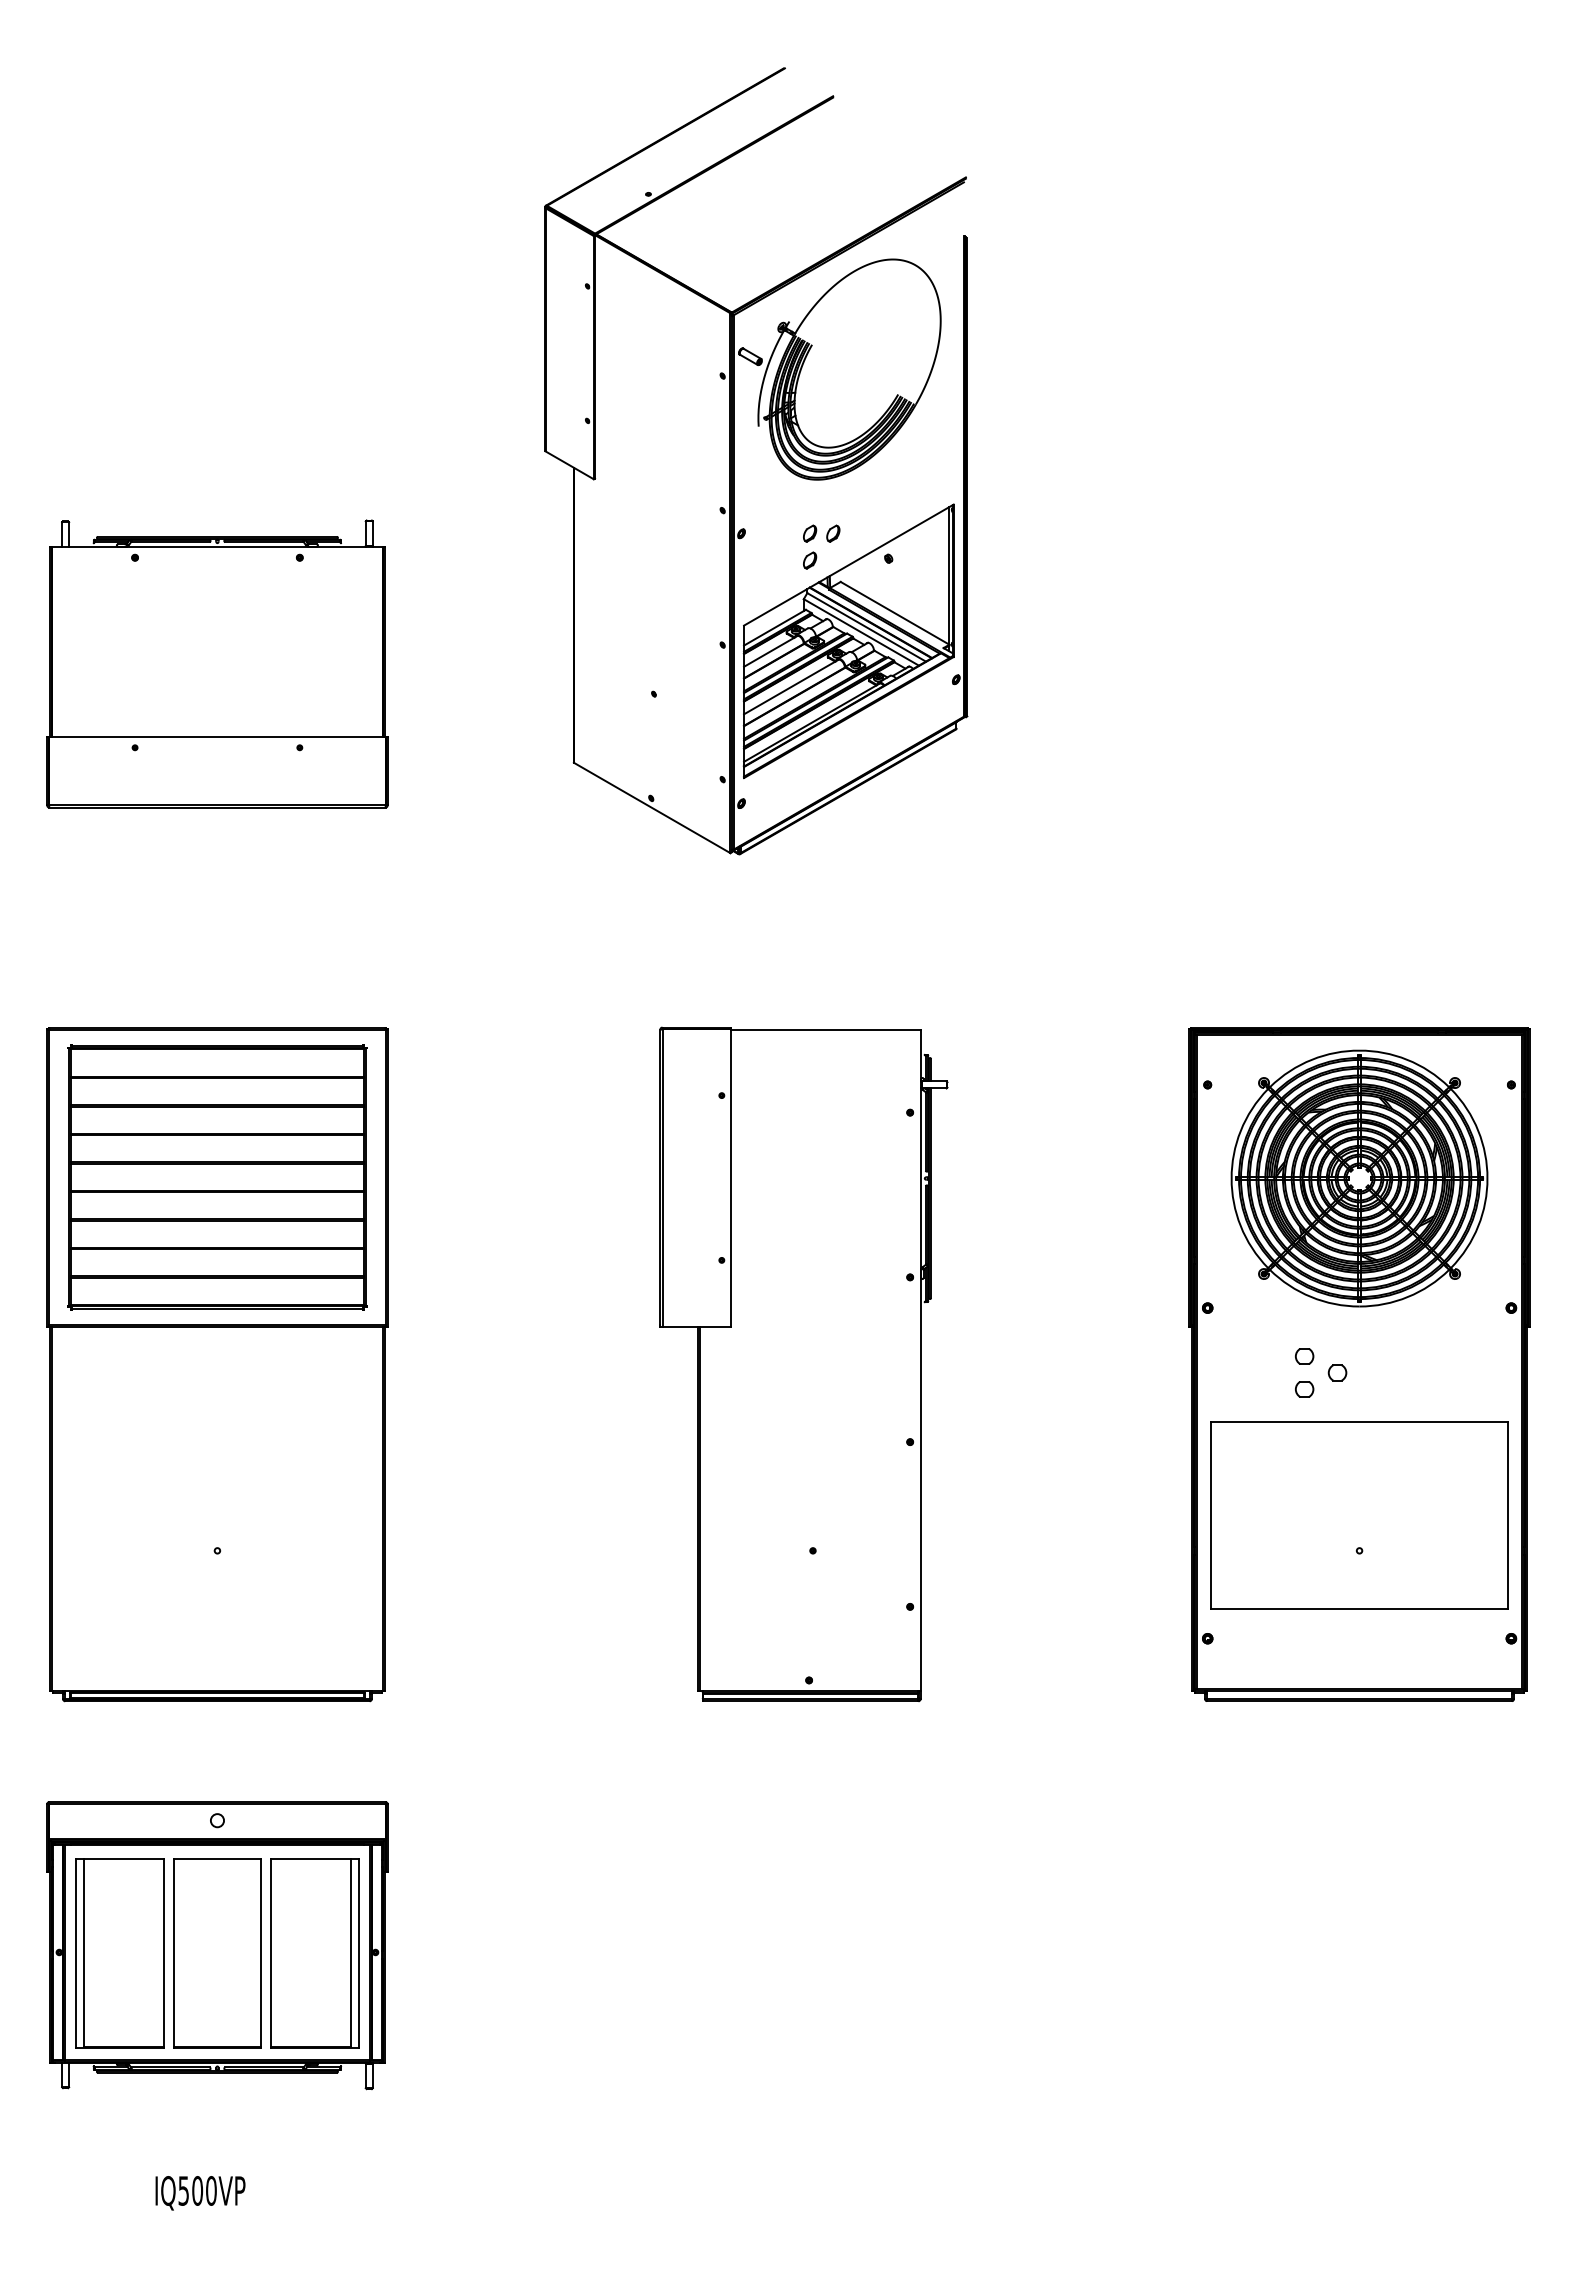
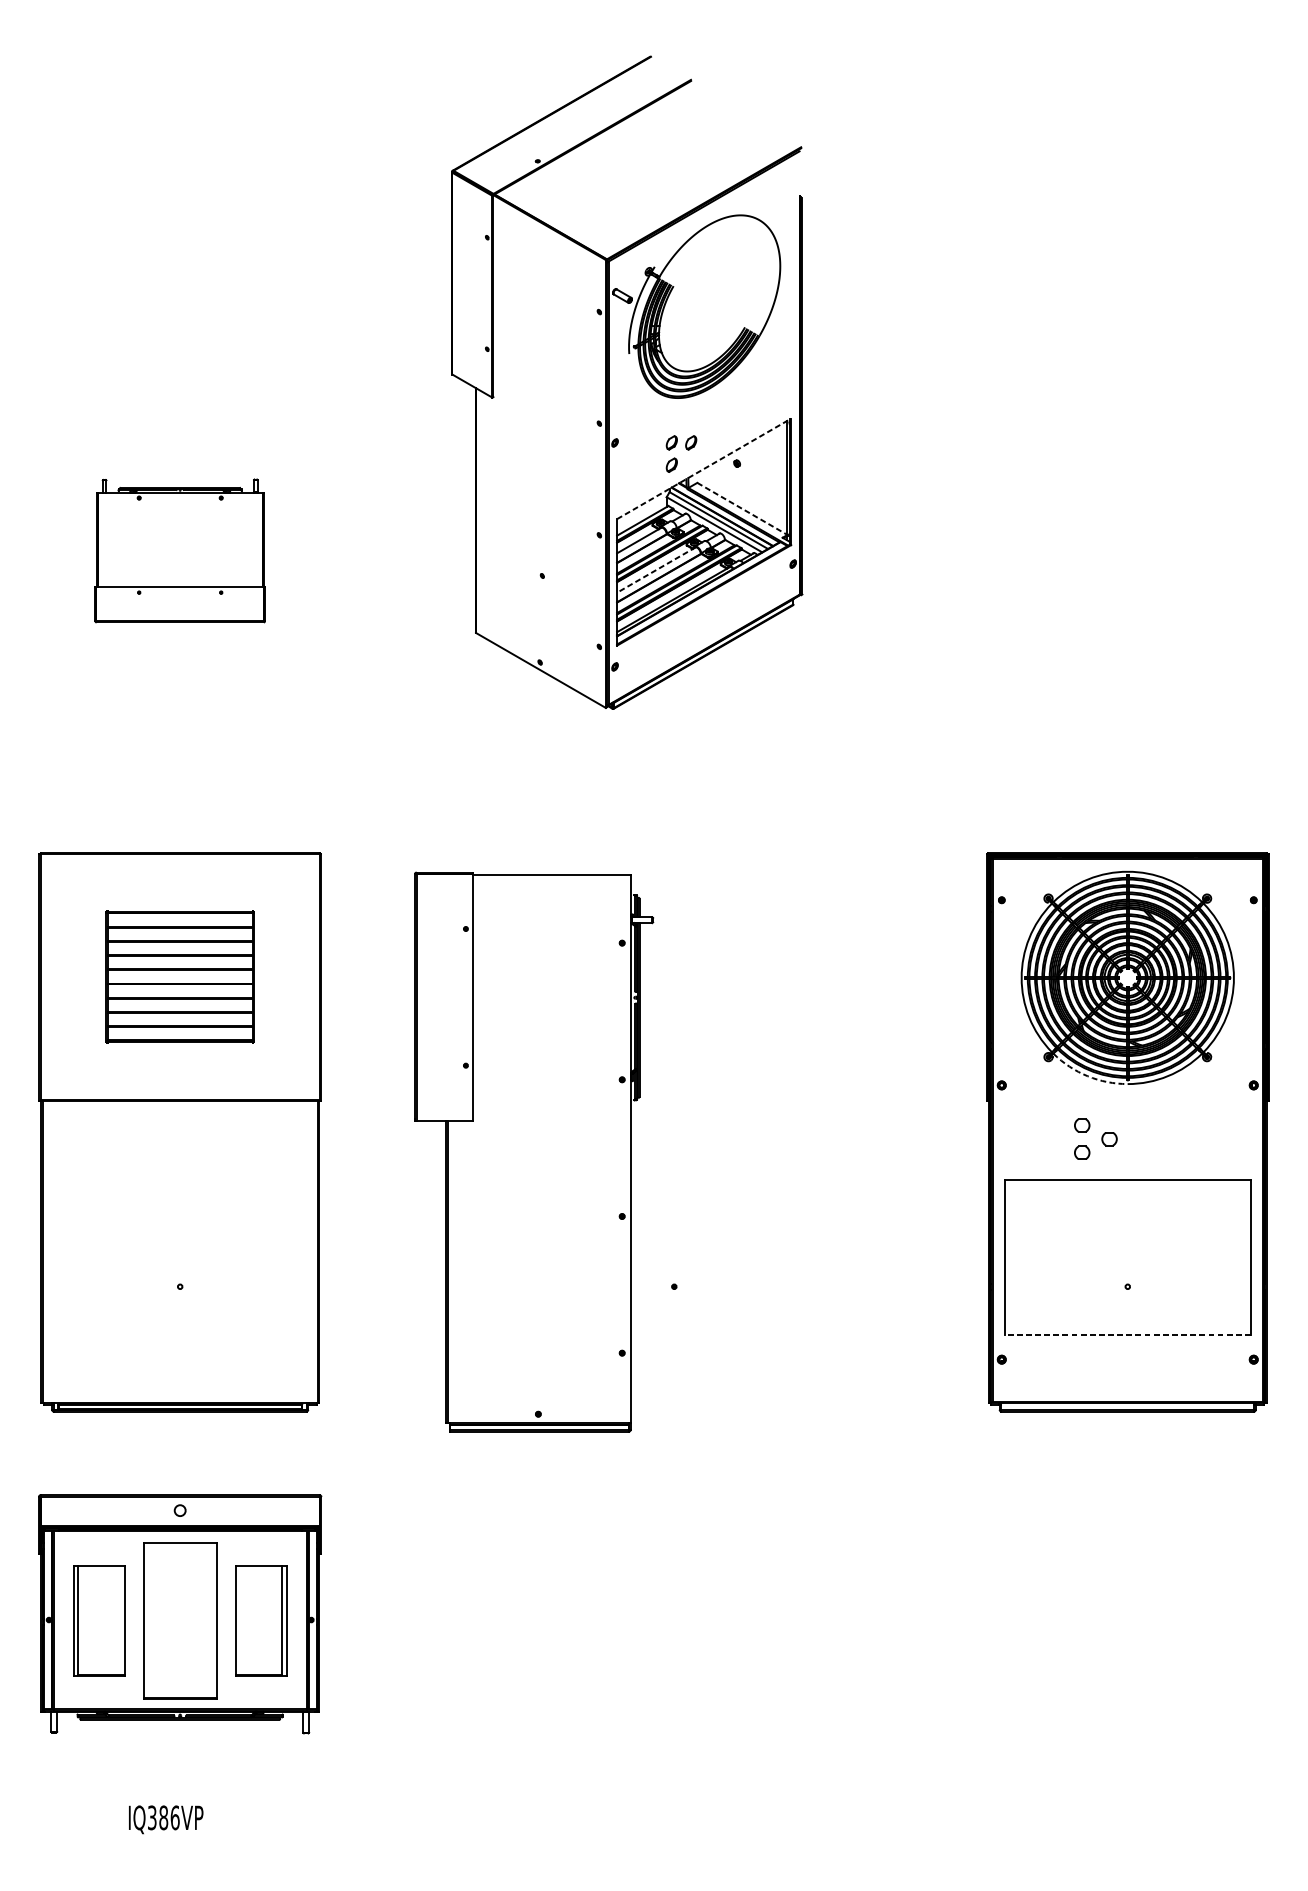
line: (849, 564) -> (704, 468), solid -> dashed
line: (895, 613) -> (742, 509), solid -> dashed
part: (217, 663) -> (180, 550), size x0.6
line: (791, 686) -> (656, 569), solid -> dashed
part: (217, 1177) -> (180, 977), size x0.6
arc: (1311, 1297) -> (1087, 1076), solid -> dashed
part: (803, 1363) -> (533, 1151), moved
line: (1359, 1609) -> (1127, 1335), solid -> dashed
part: (119, 1953) -> (98, 1620), size x0.7
part: (314, 1953) -> (260, 1620), size x0.7
text: (197, 2190) -> (163, 1817), IQ500VP -> IQ386VP

